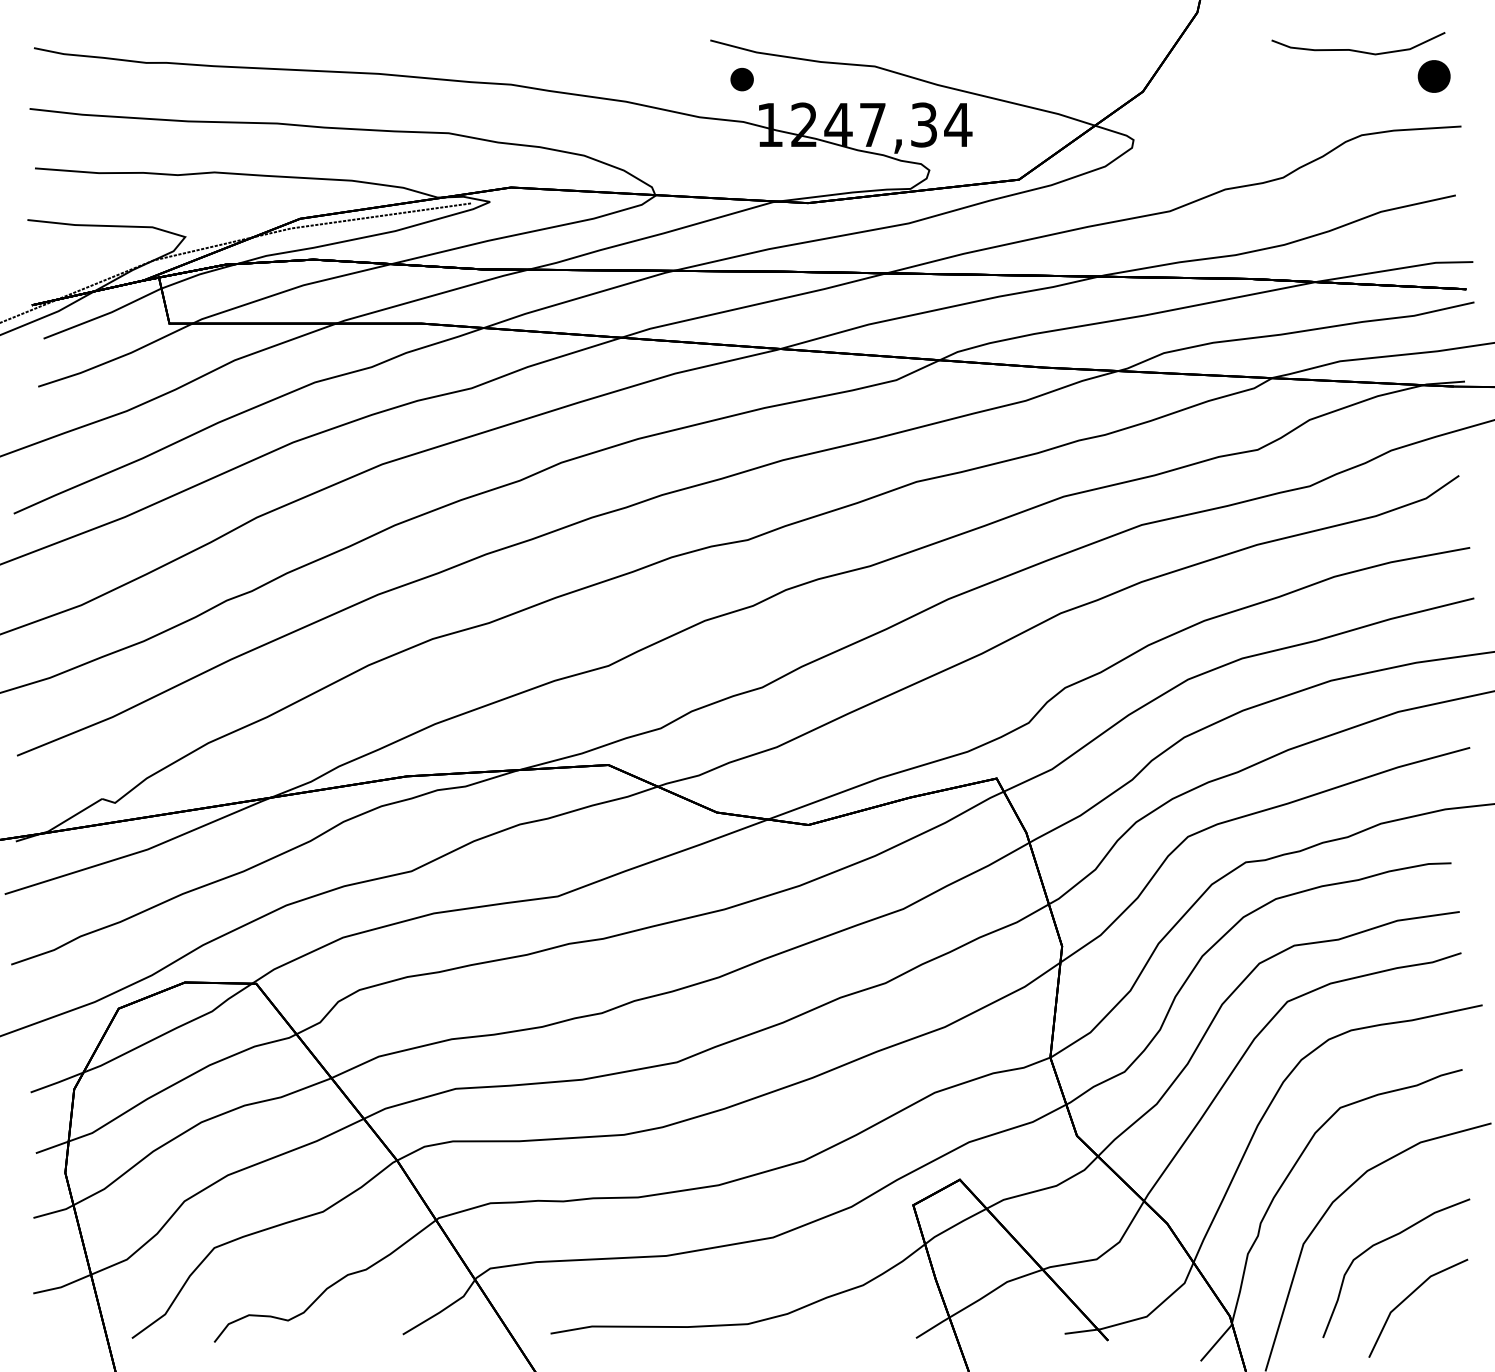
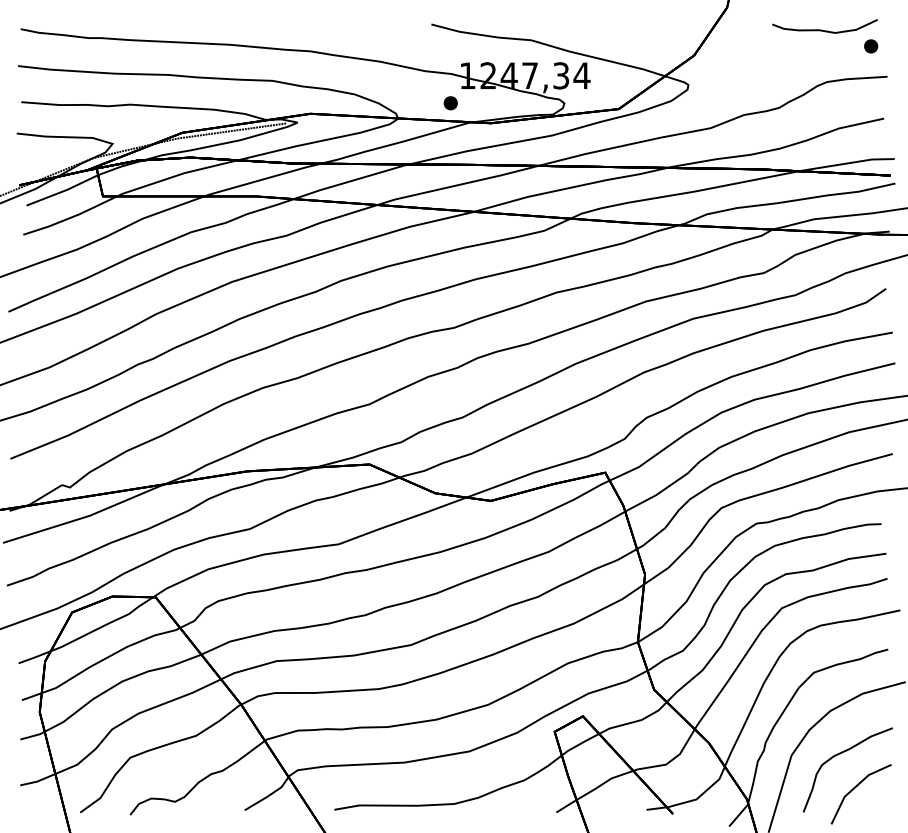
part: (1435, 76) -> (871, 46), size x0.71
part: (741, 79) -> (450, 103), moved

